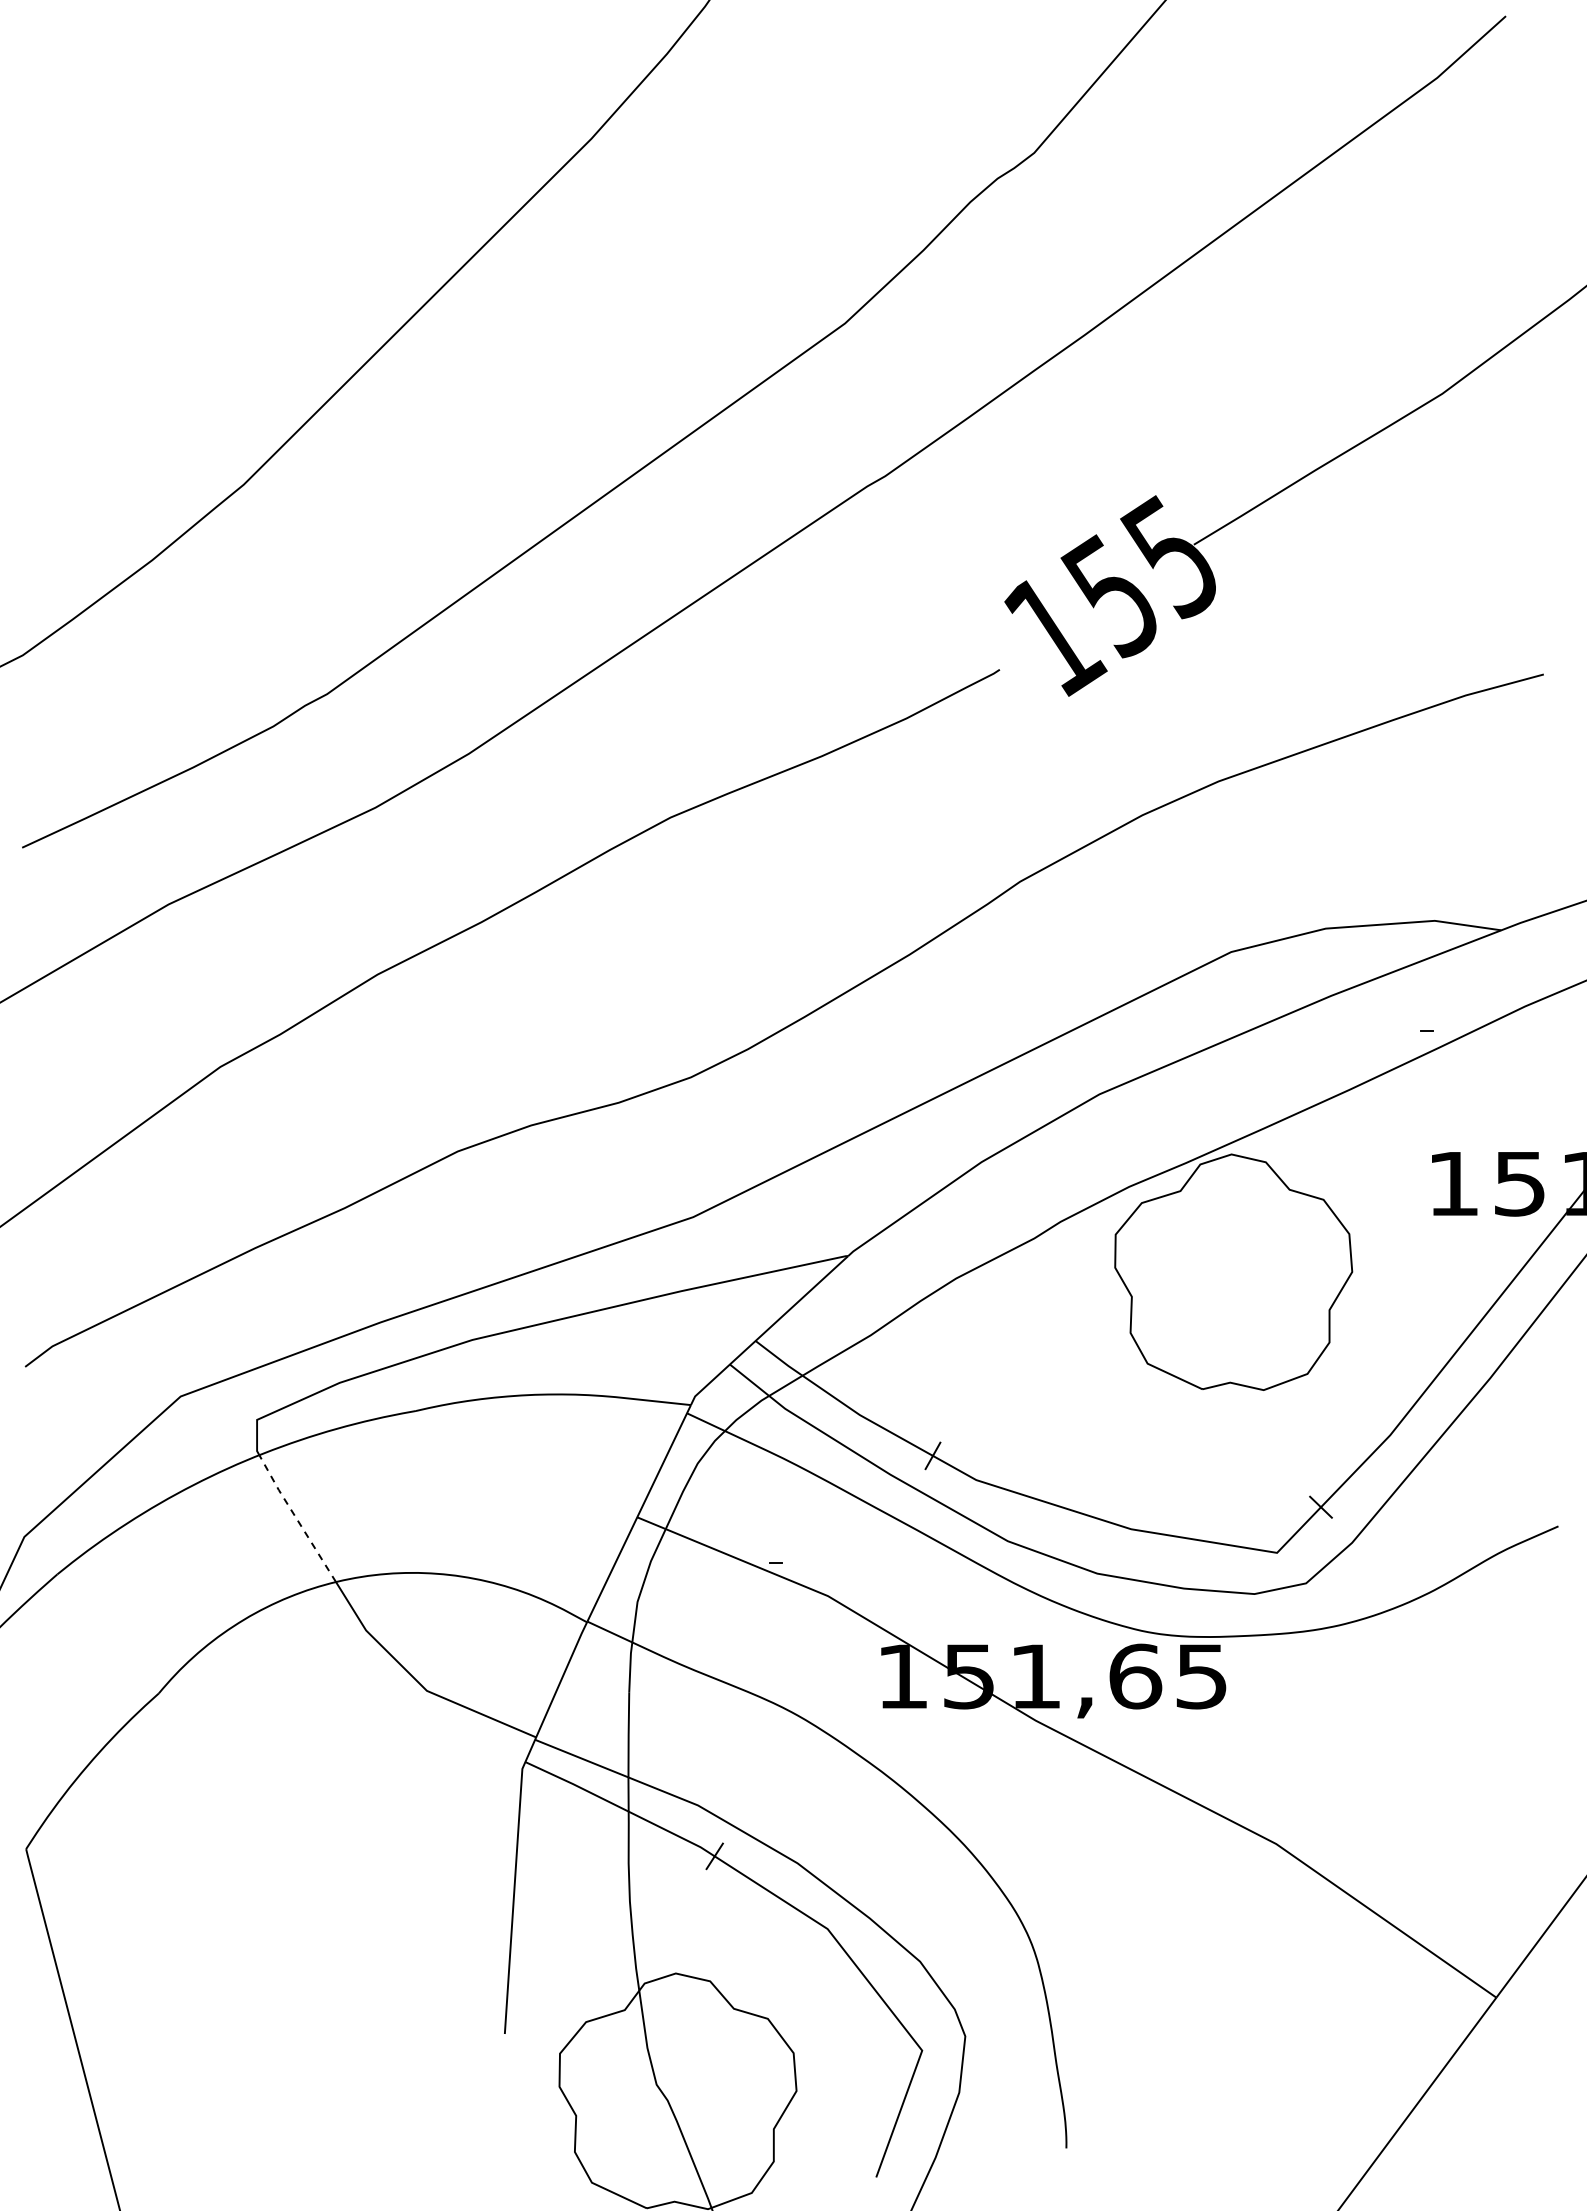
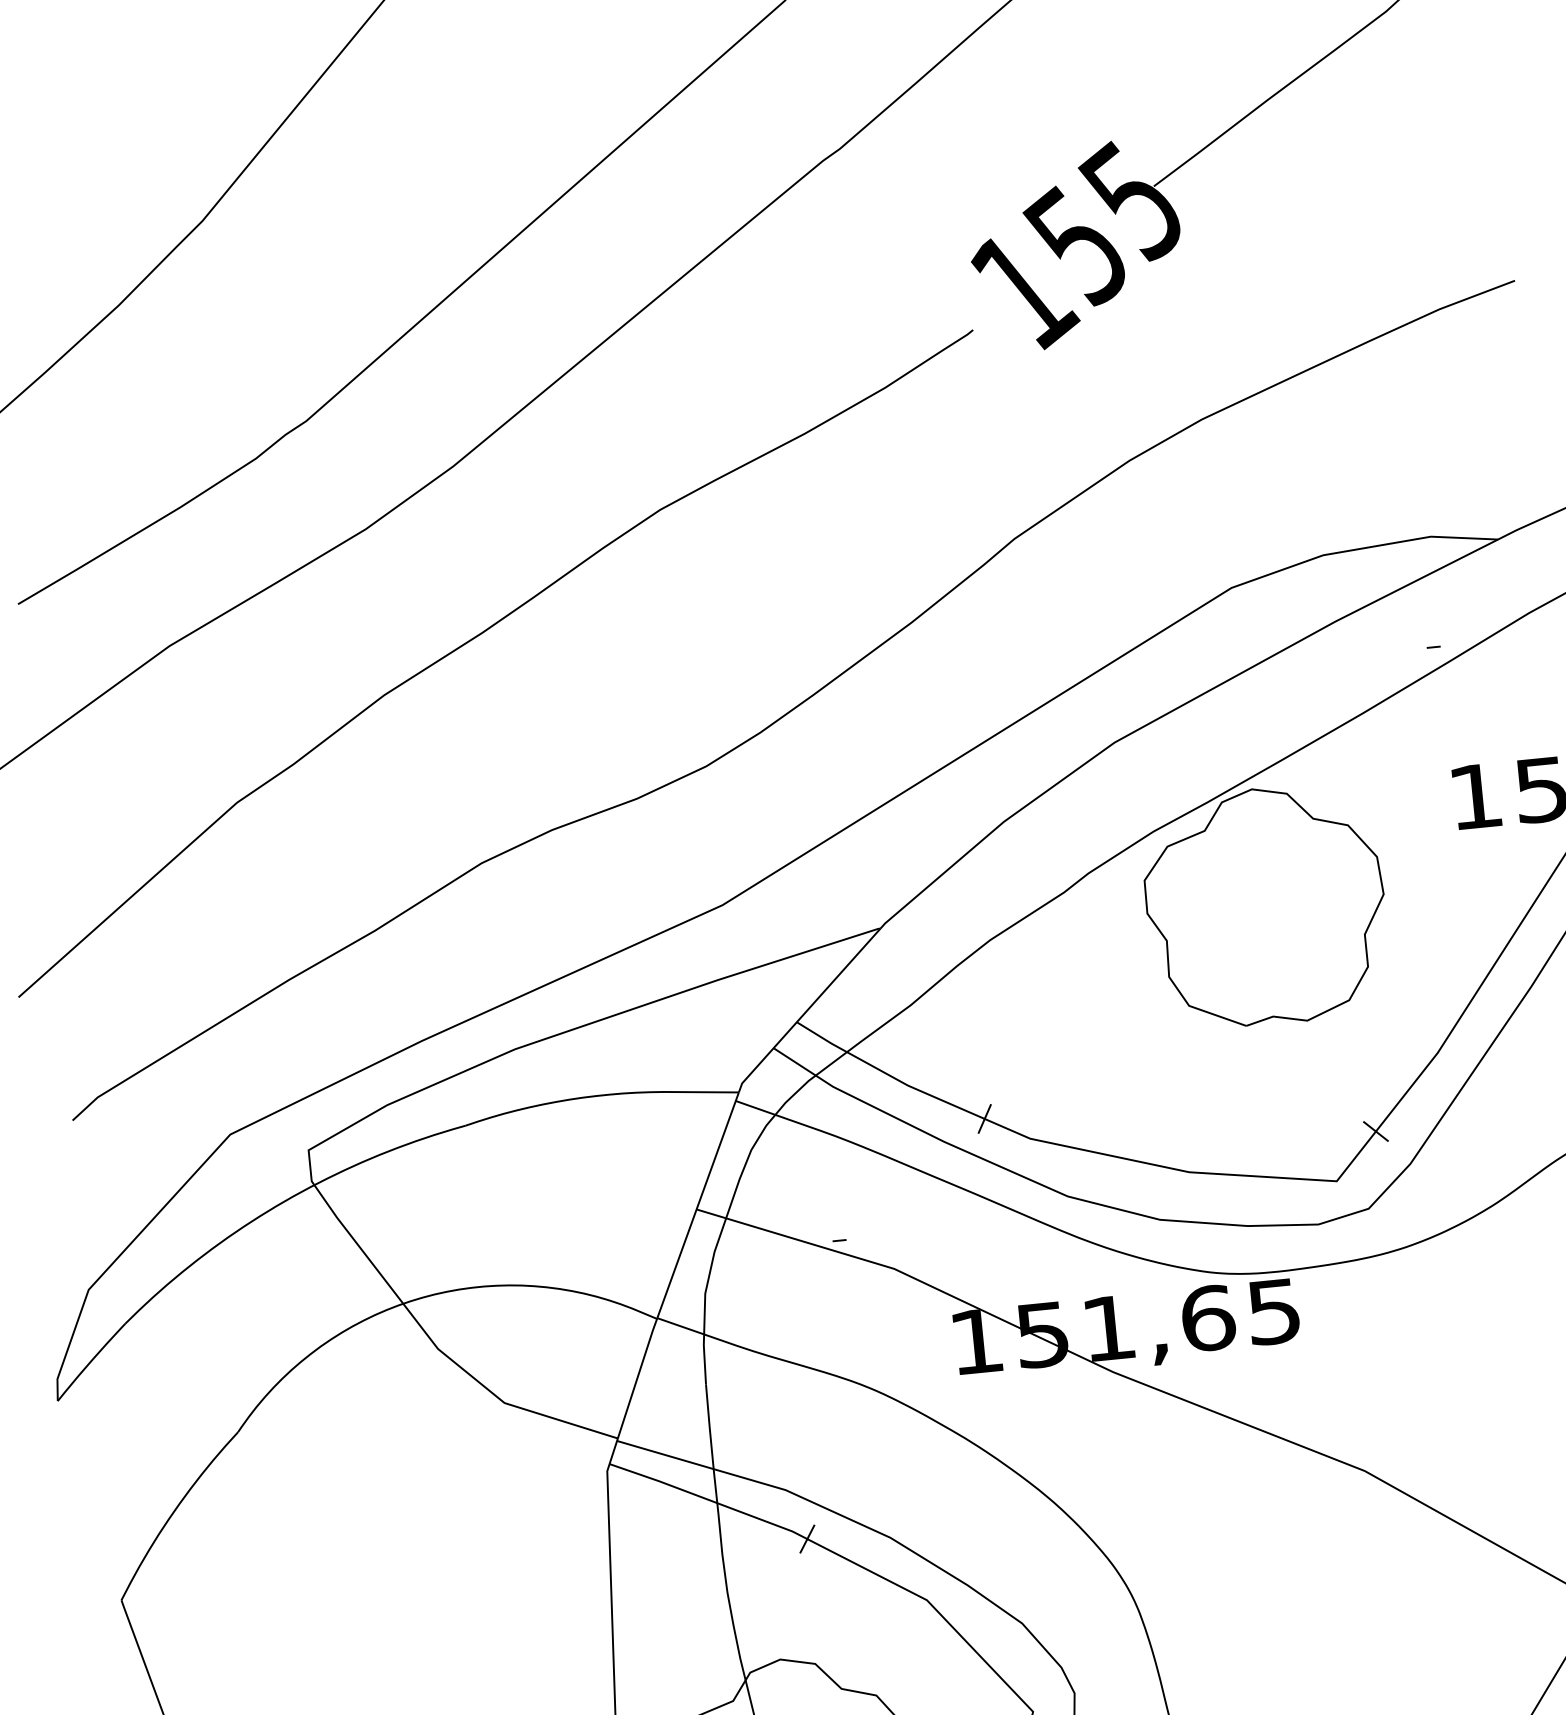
line: (296, 1518) -> (357, 1244), dashed -> solid

